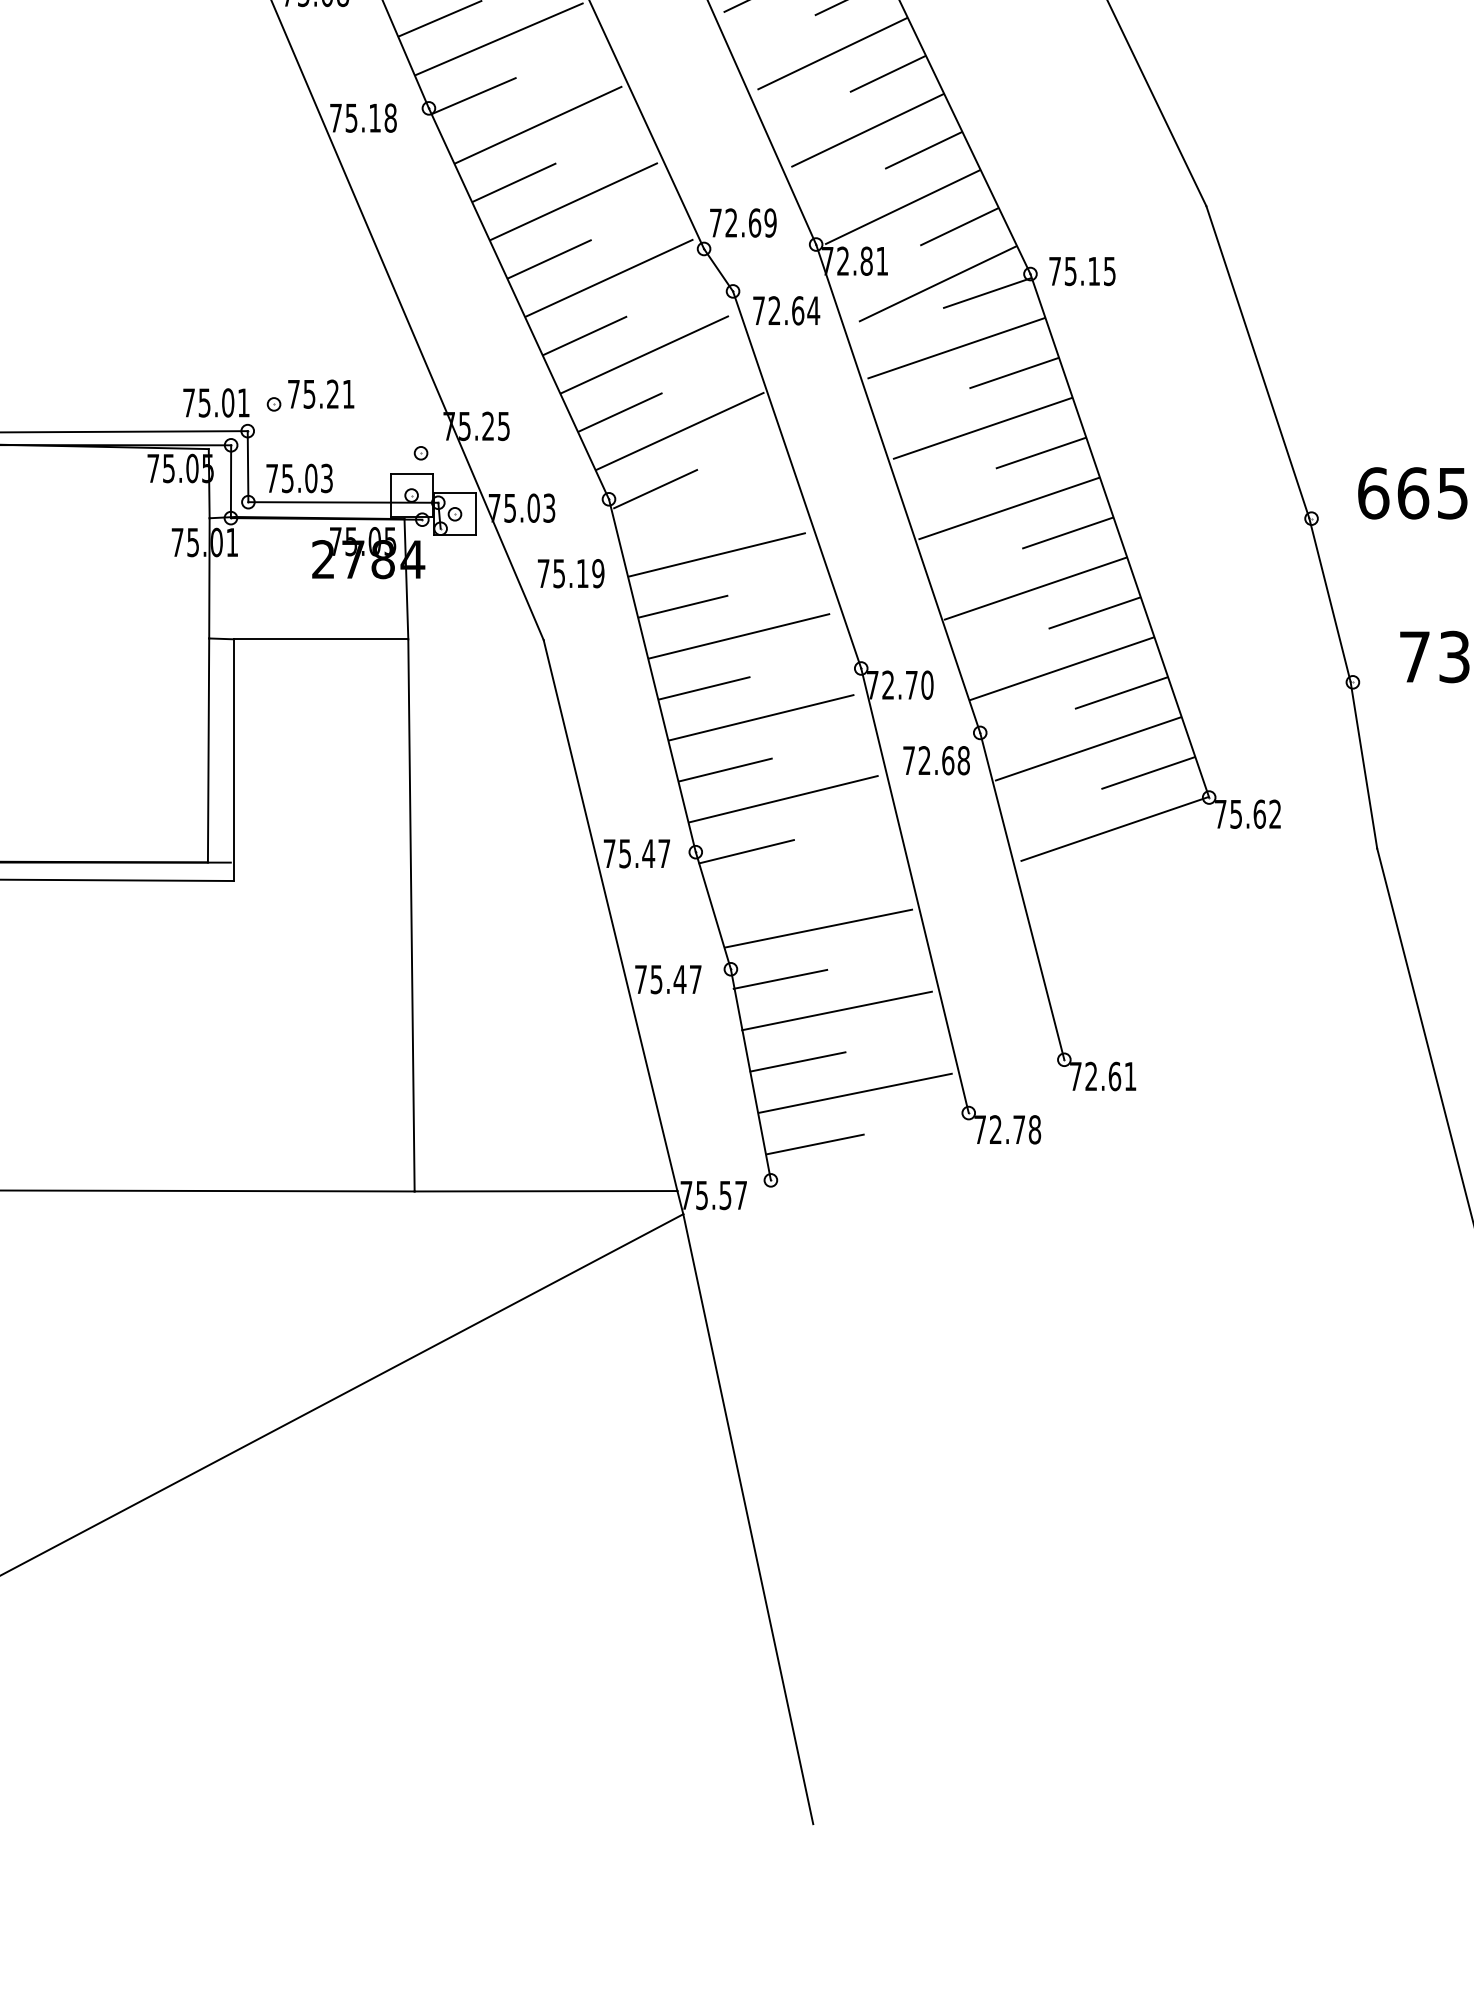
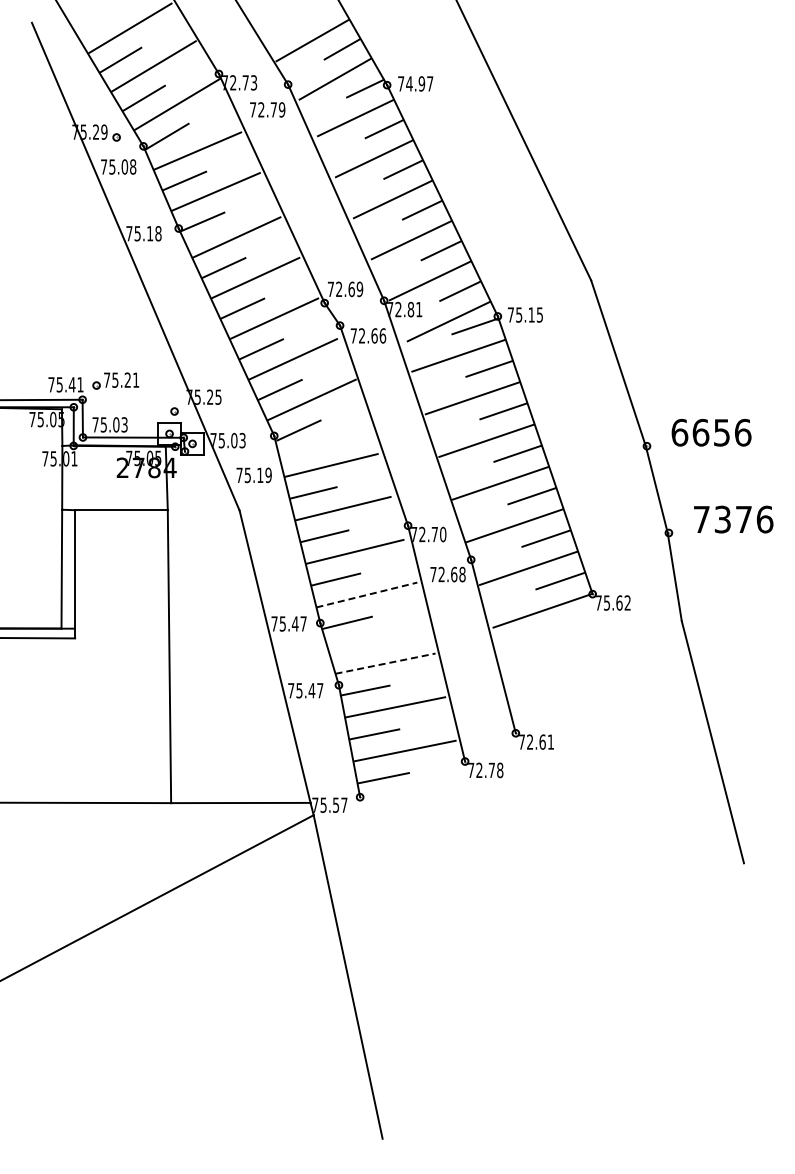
text: (813, 309) -> (382, 335), 72.64 -> 72.66
text: (226, 402) -> (71, 384), 75.01 -> 75.41
line: (782, 800) -> (366, 595), solid -> dashed
line: (820, 928) -> (386, 663), solid -> dashed

